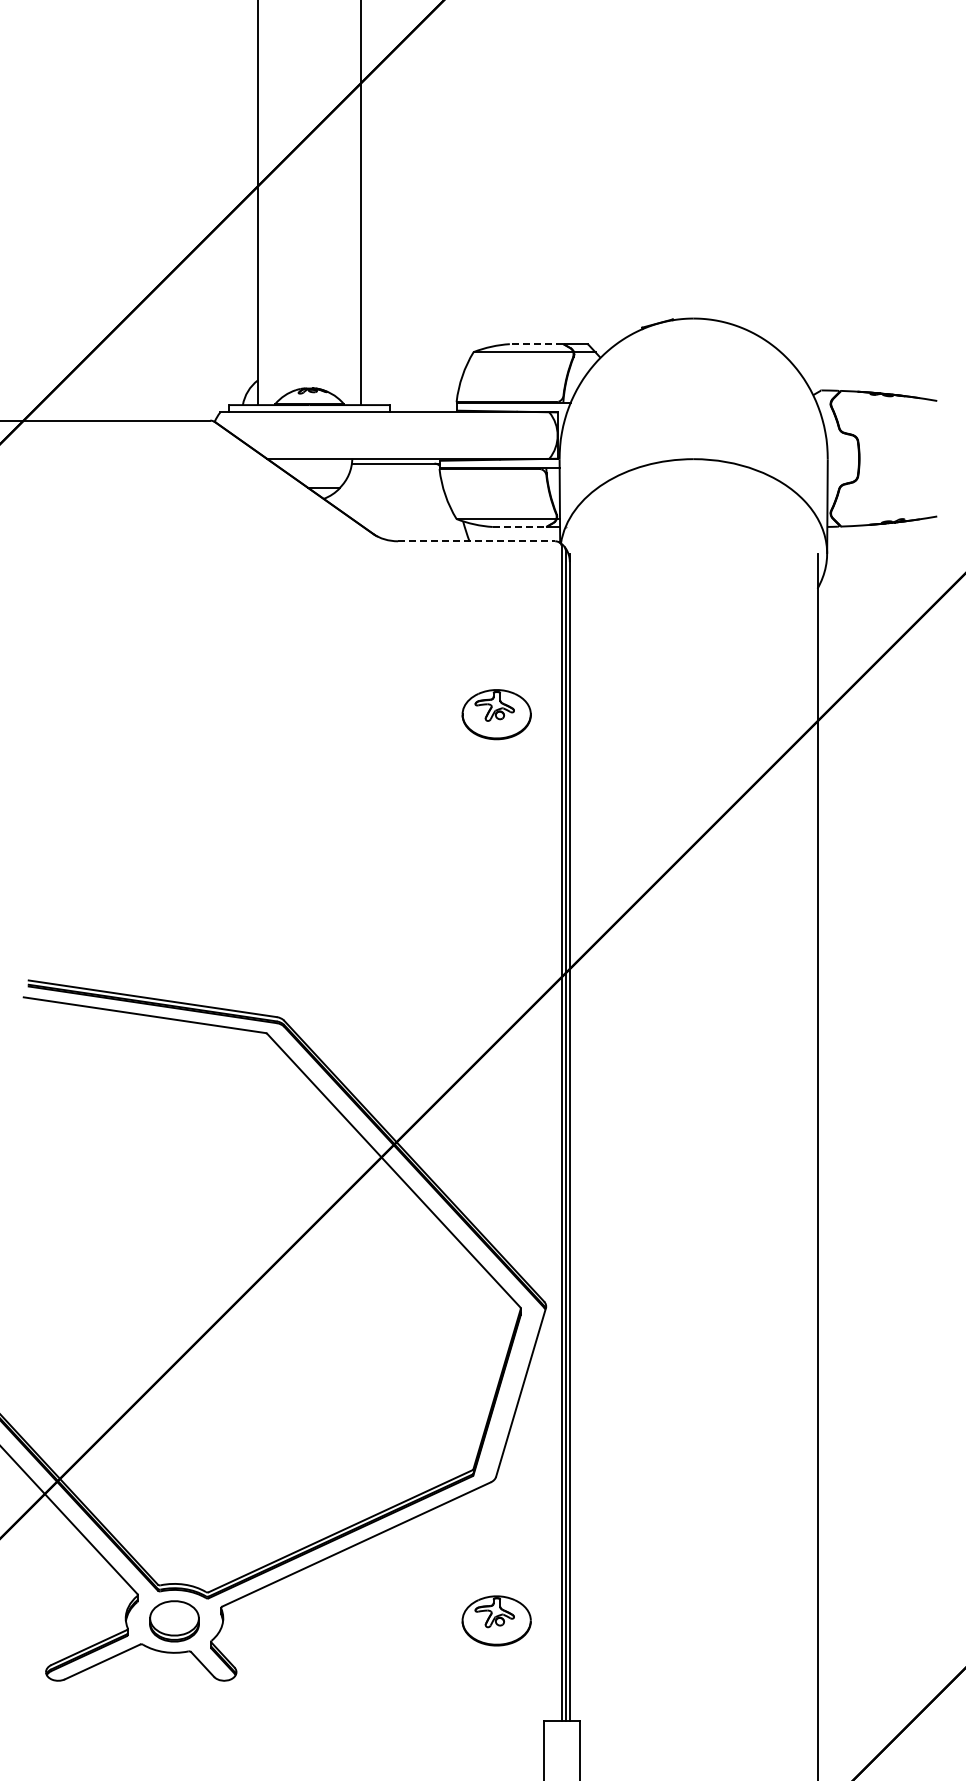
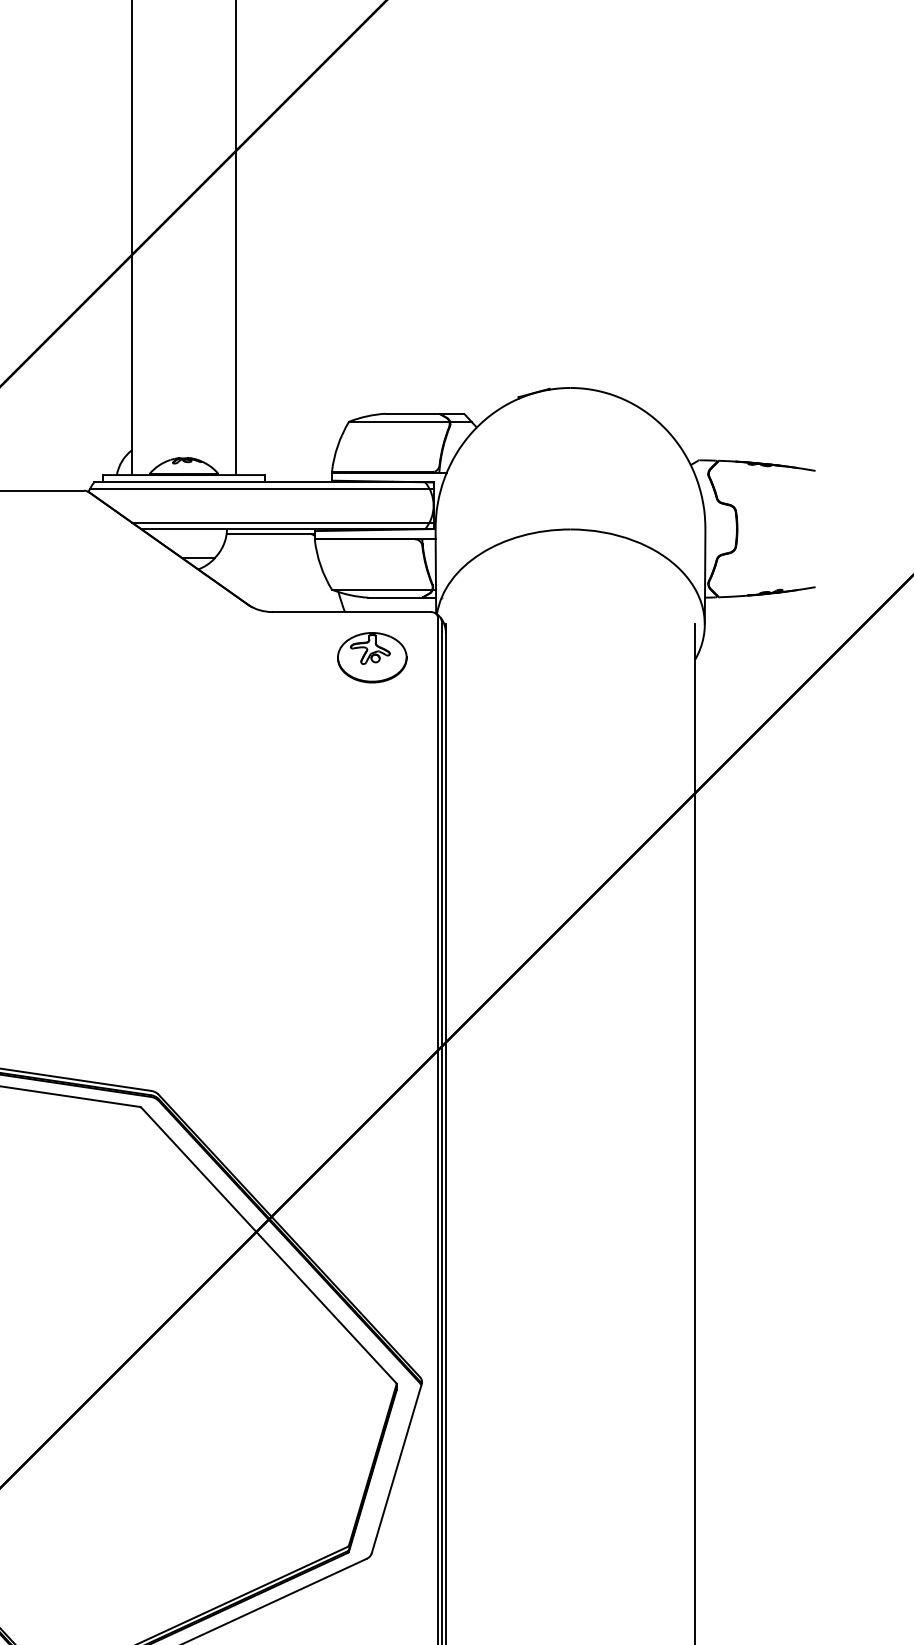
line: (536, 344) -> (412, 414), dashed -> solid
line: (386, 418) -> (261, 488), added
line: (407, 452) -> (282, 522), added
line: (519, 527) -> (395, 598), dashed -> solid
line: (476, 541) -> (351, 612), dashed -> solid
part: (496, 714) -> (372, 657), moved

